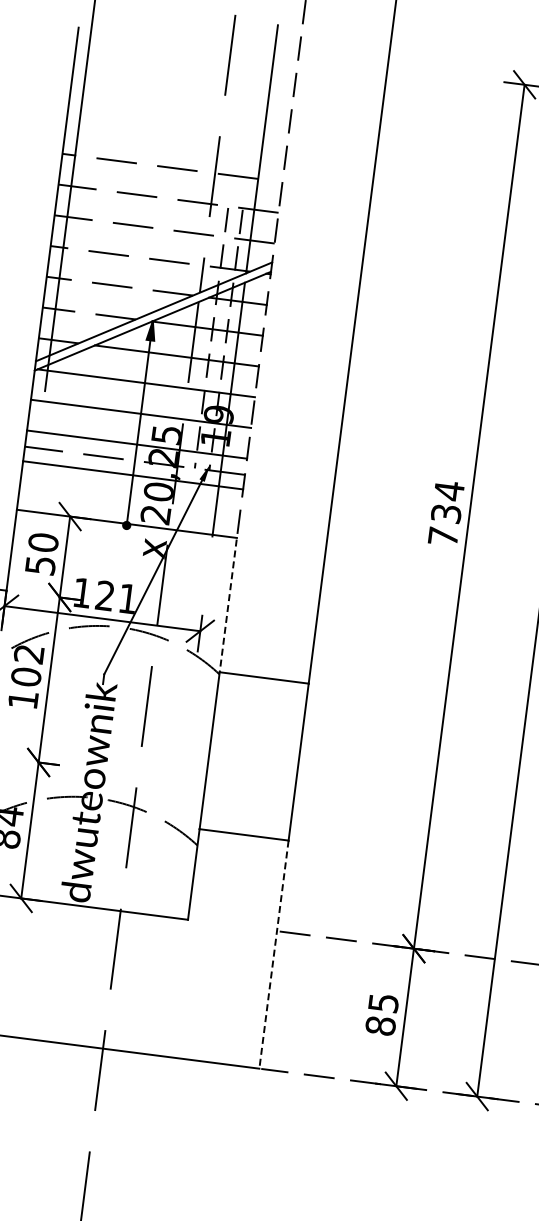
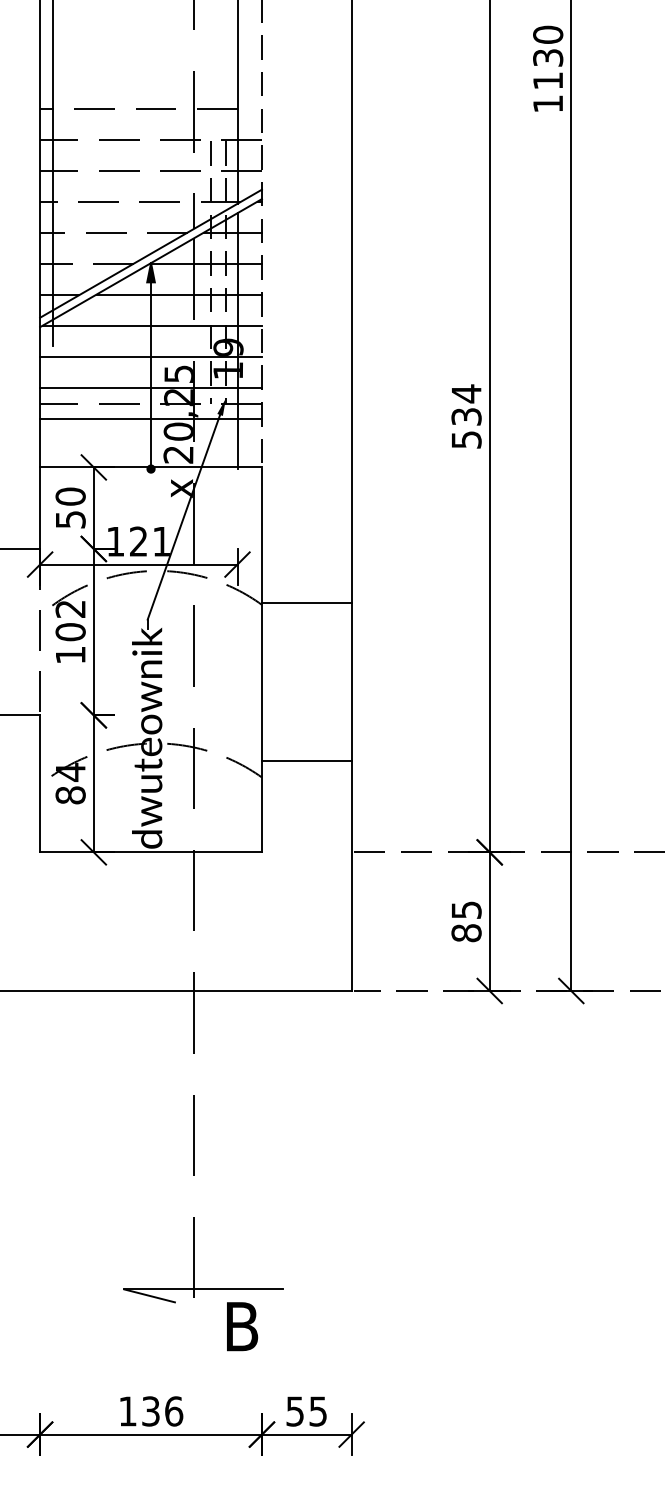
text: (443, 536) -> (466, 439), 734 -> 534
line: (227, 605) -> (261, 535), dashed -> solid
line: (273, 955) -> (351, 876), dashed -> solid

